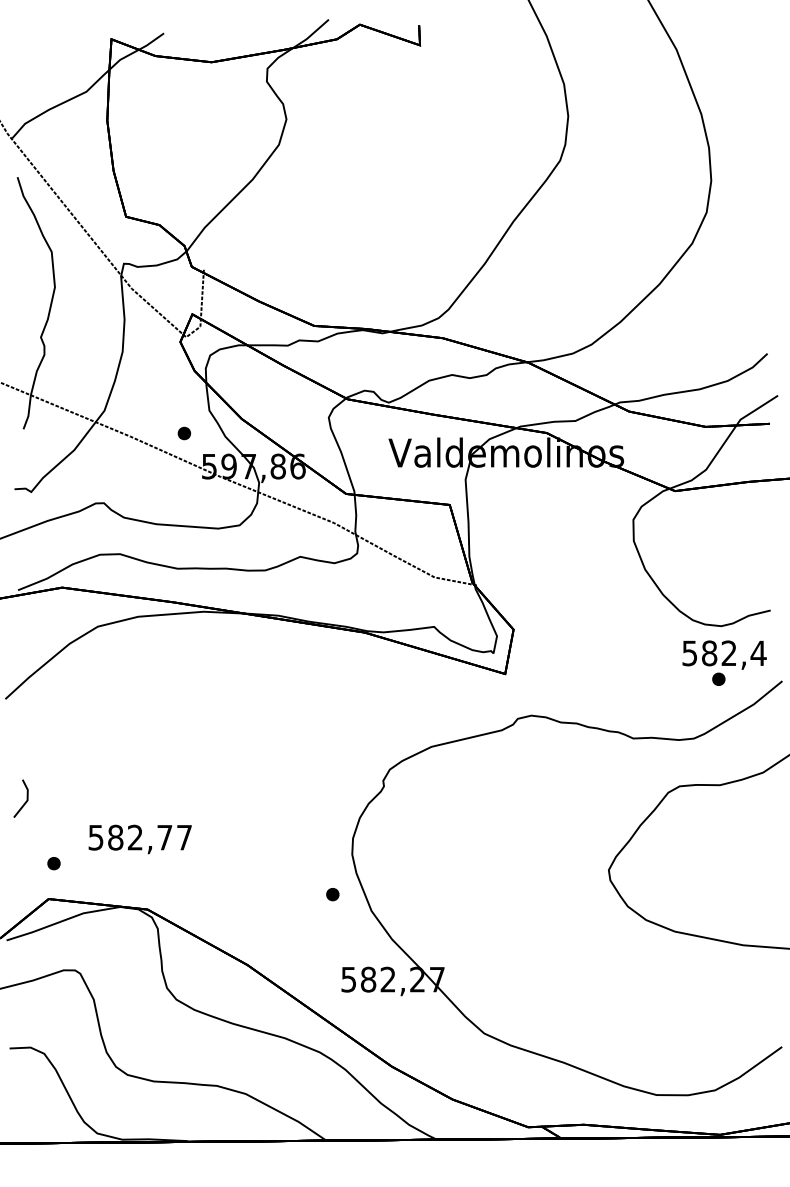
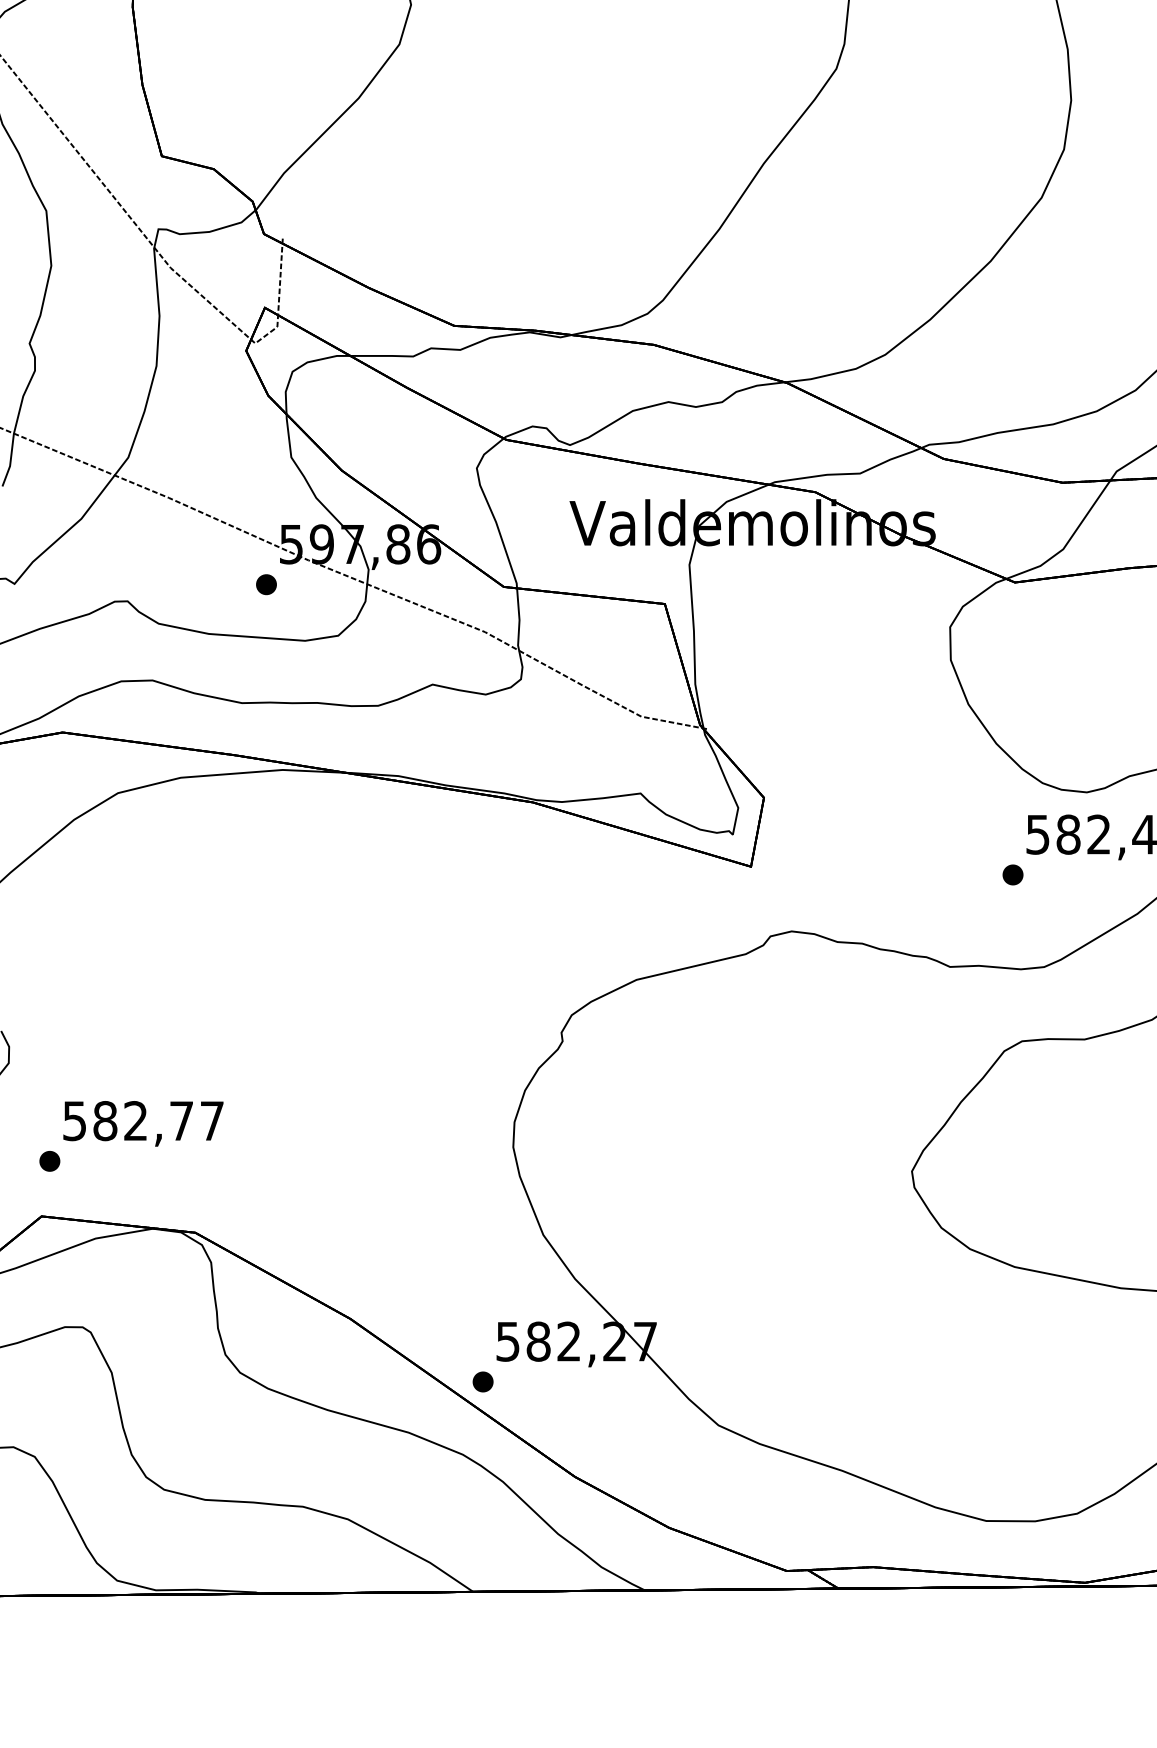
part: (183, 433) -> (265, 584), moved
part: (718, 678) -> (1012, 873), moved
text: (139, 839) -> (142, 1123), moved
part: (332, 894) -> (482, 1381), moved

